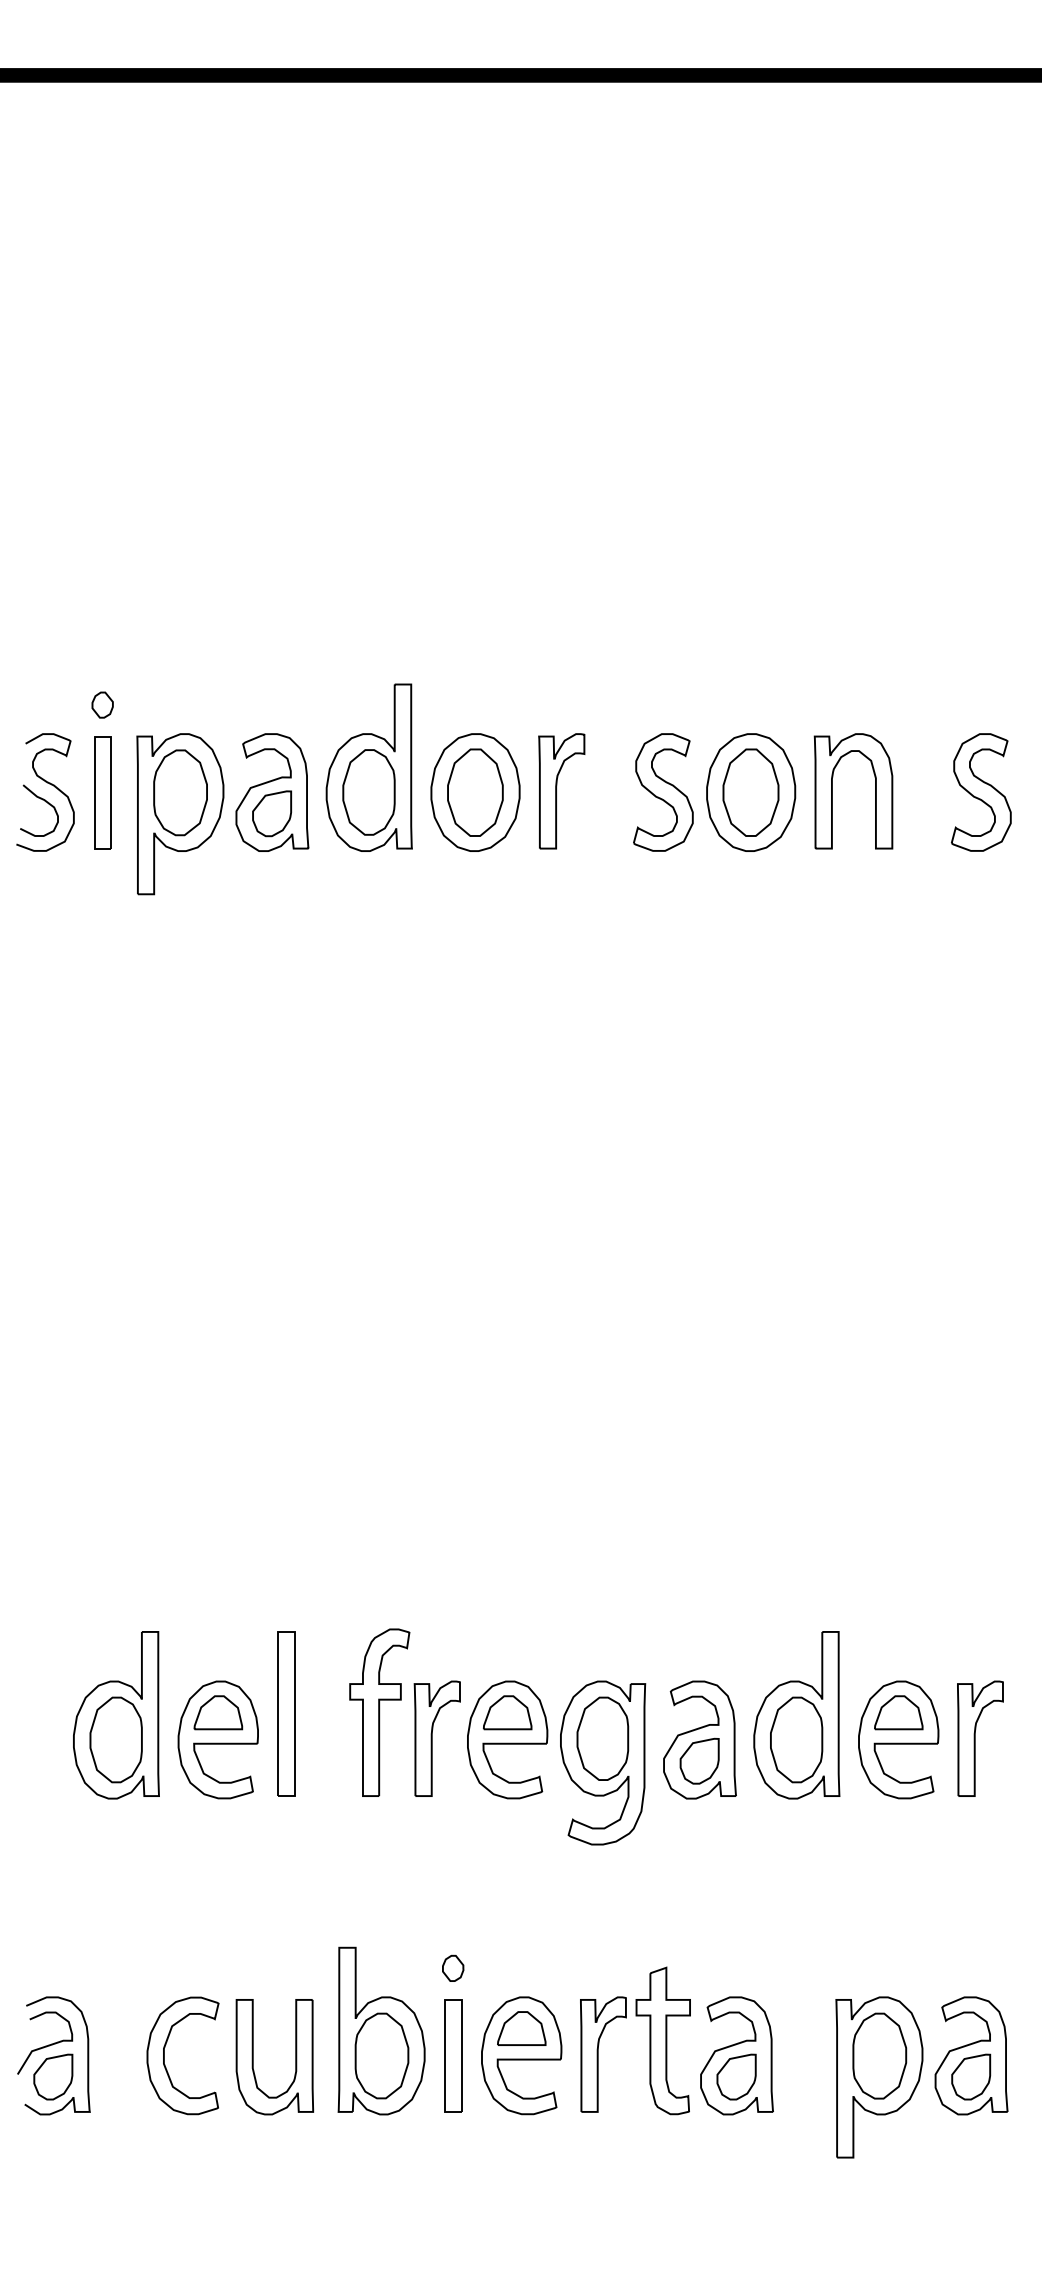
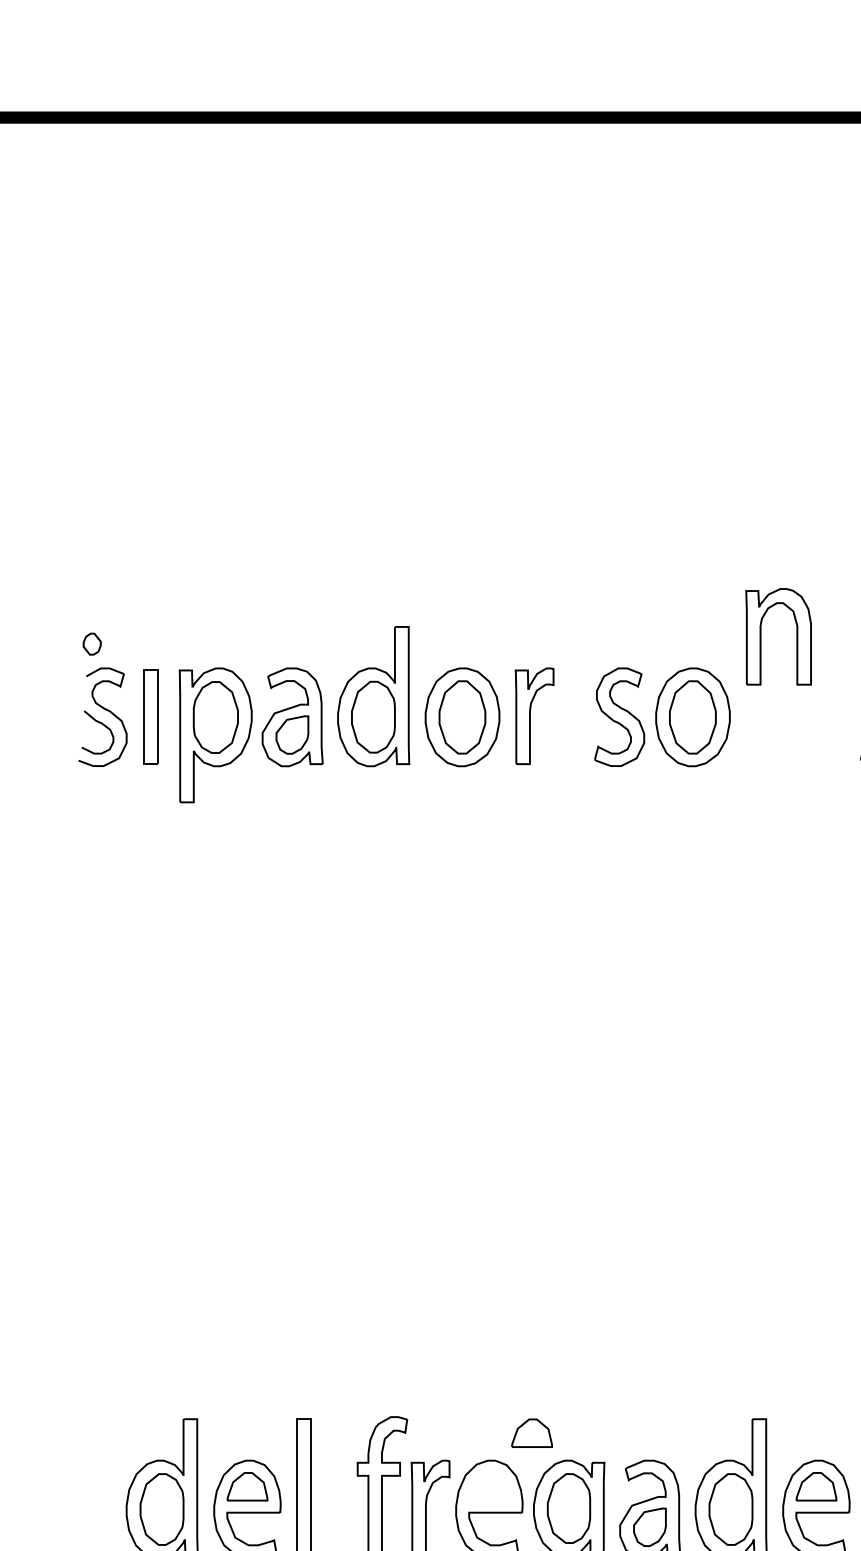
part: (102, 704) -> (92, 643), moved
part: (832, 791) -> (761, 636), moved
part: (507, 1712) -> (531, 1433), moved

